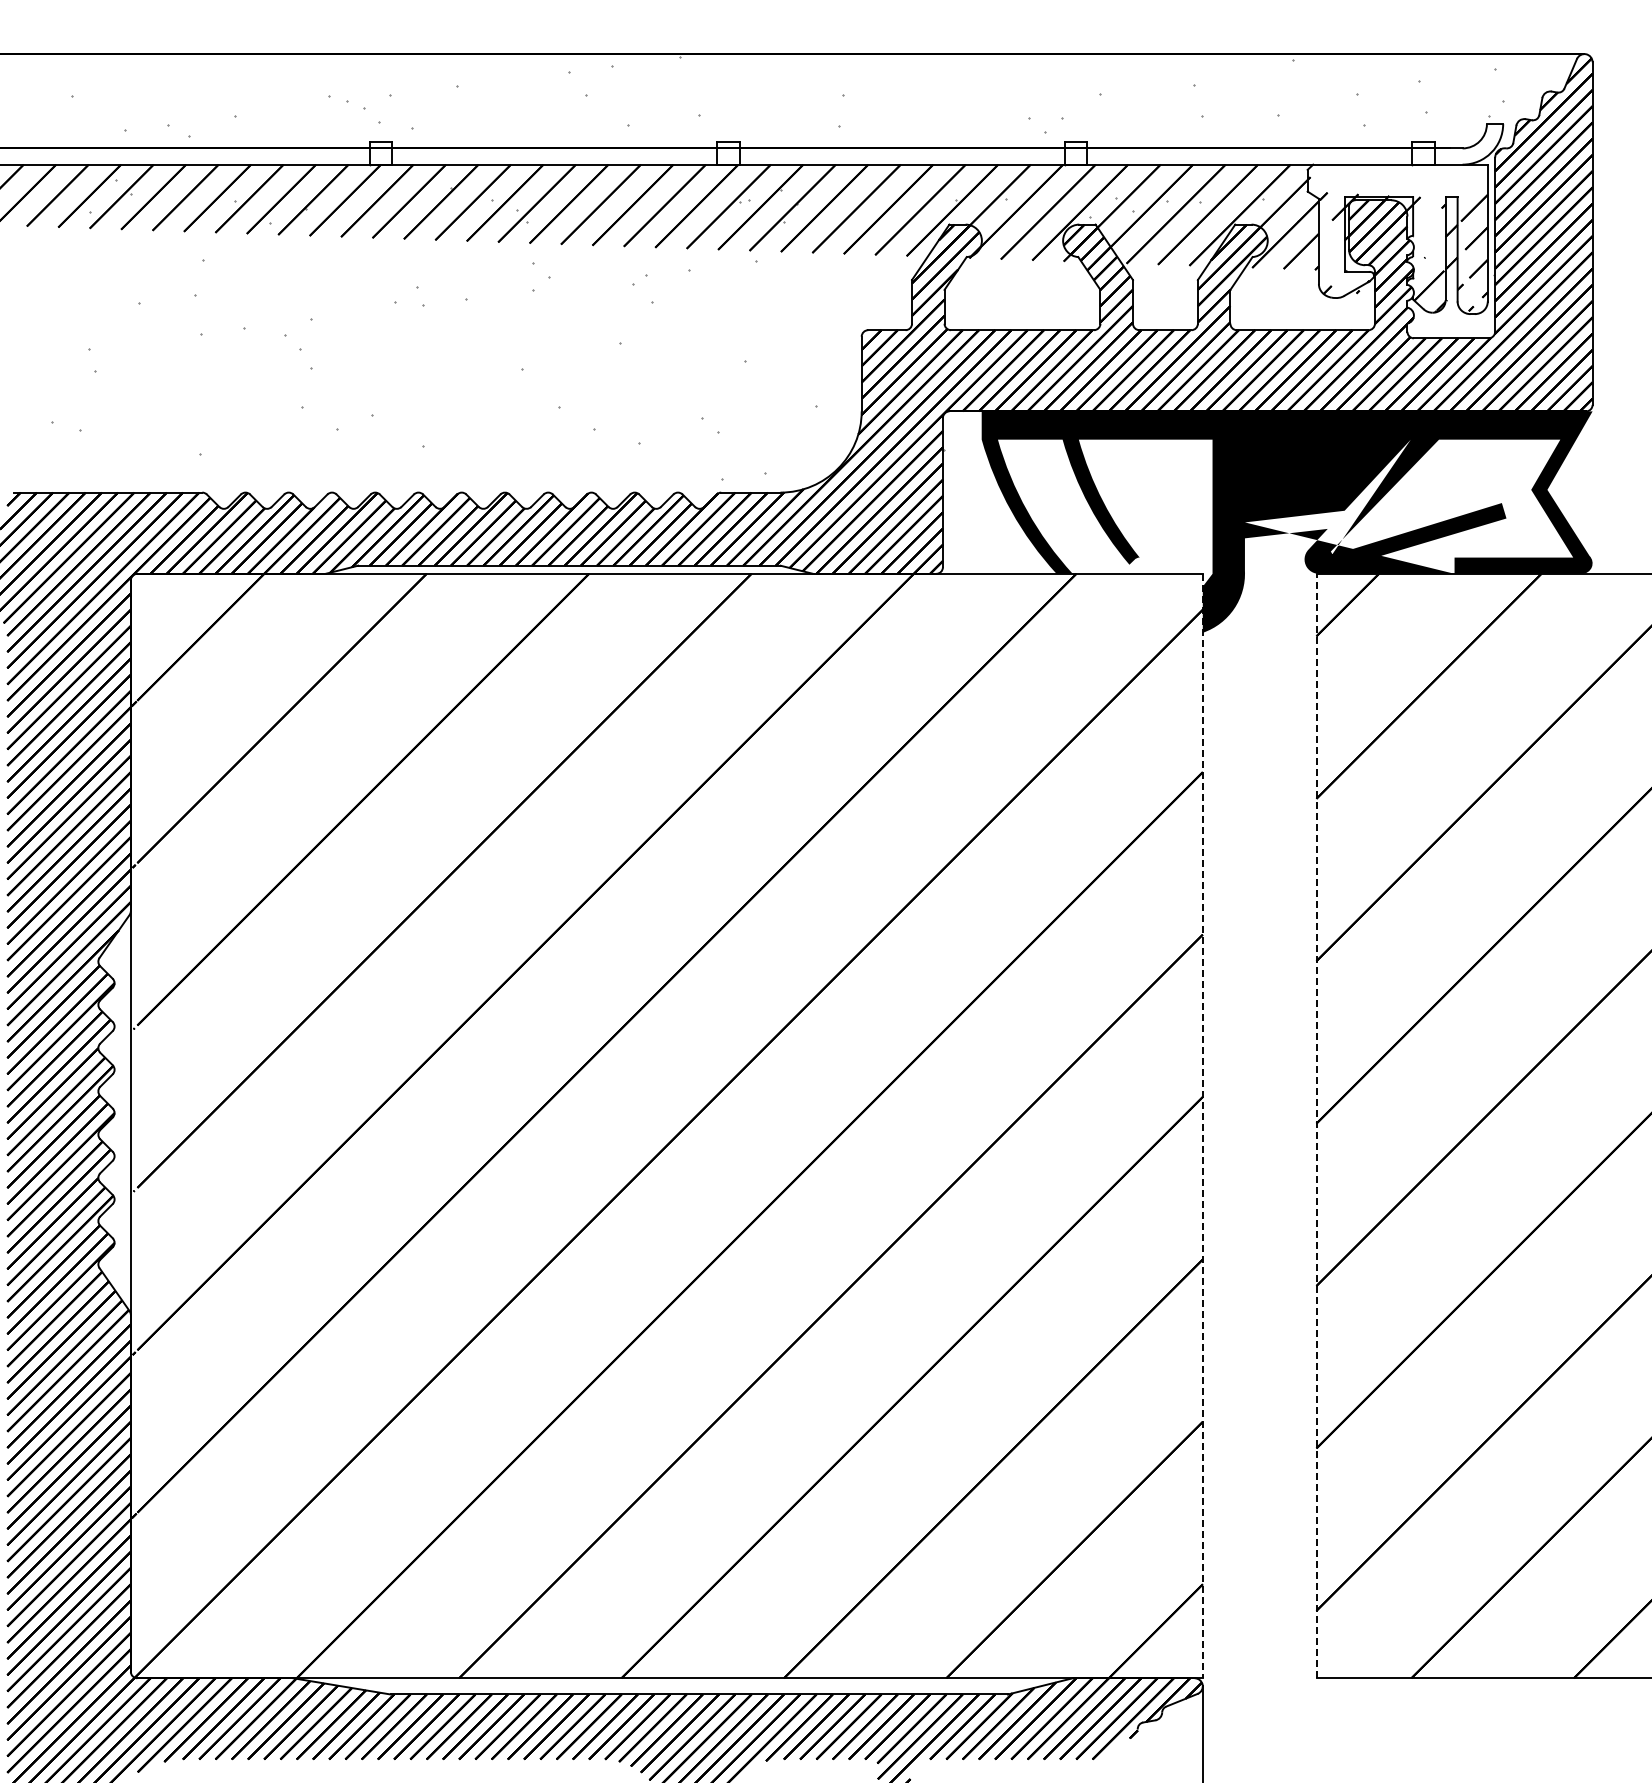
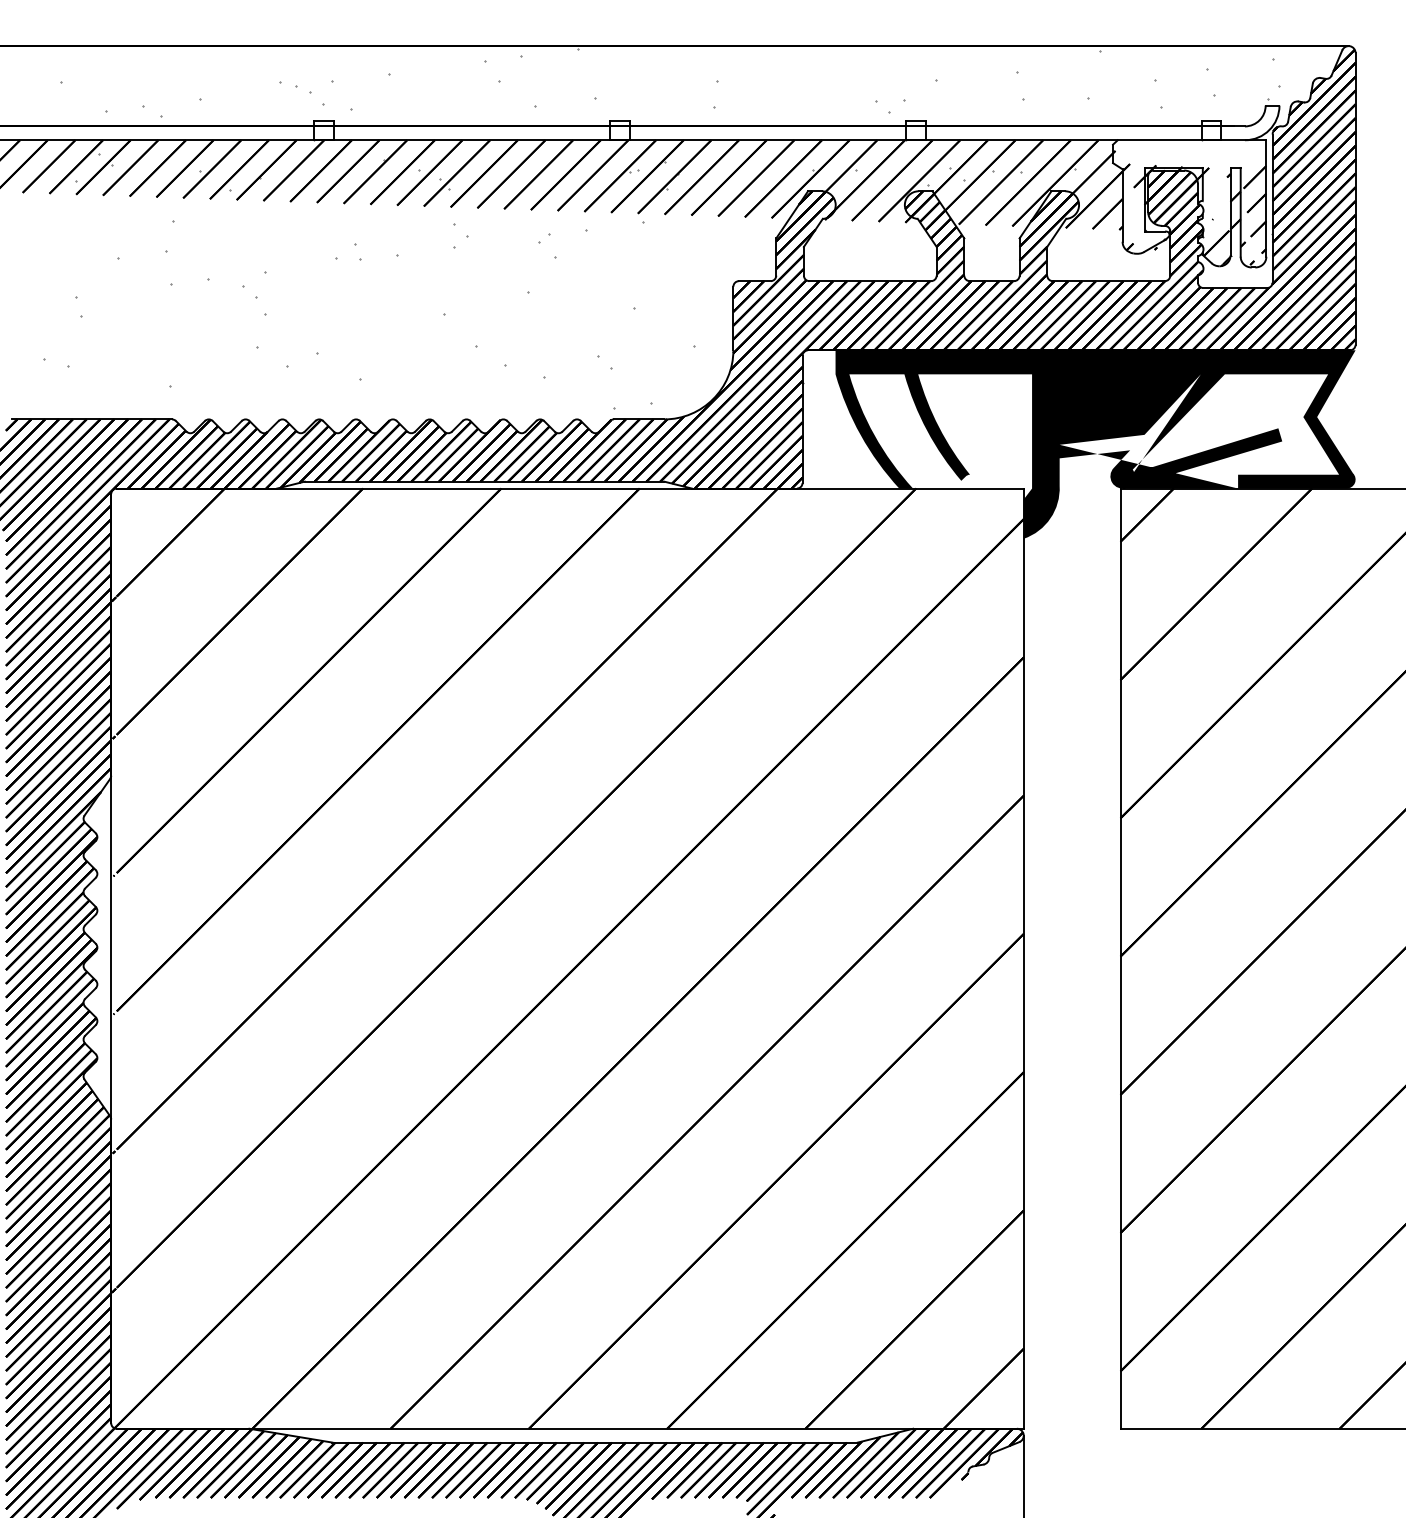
line: (1316, 1125) -> (1120, 958), dashed -> solid
line: (1202, 1126) -> (1023, 959), dashed -> solid

